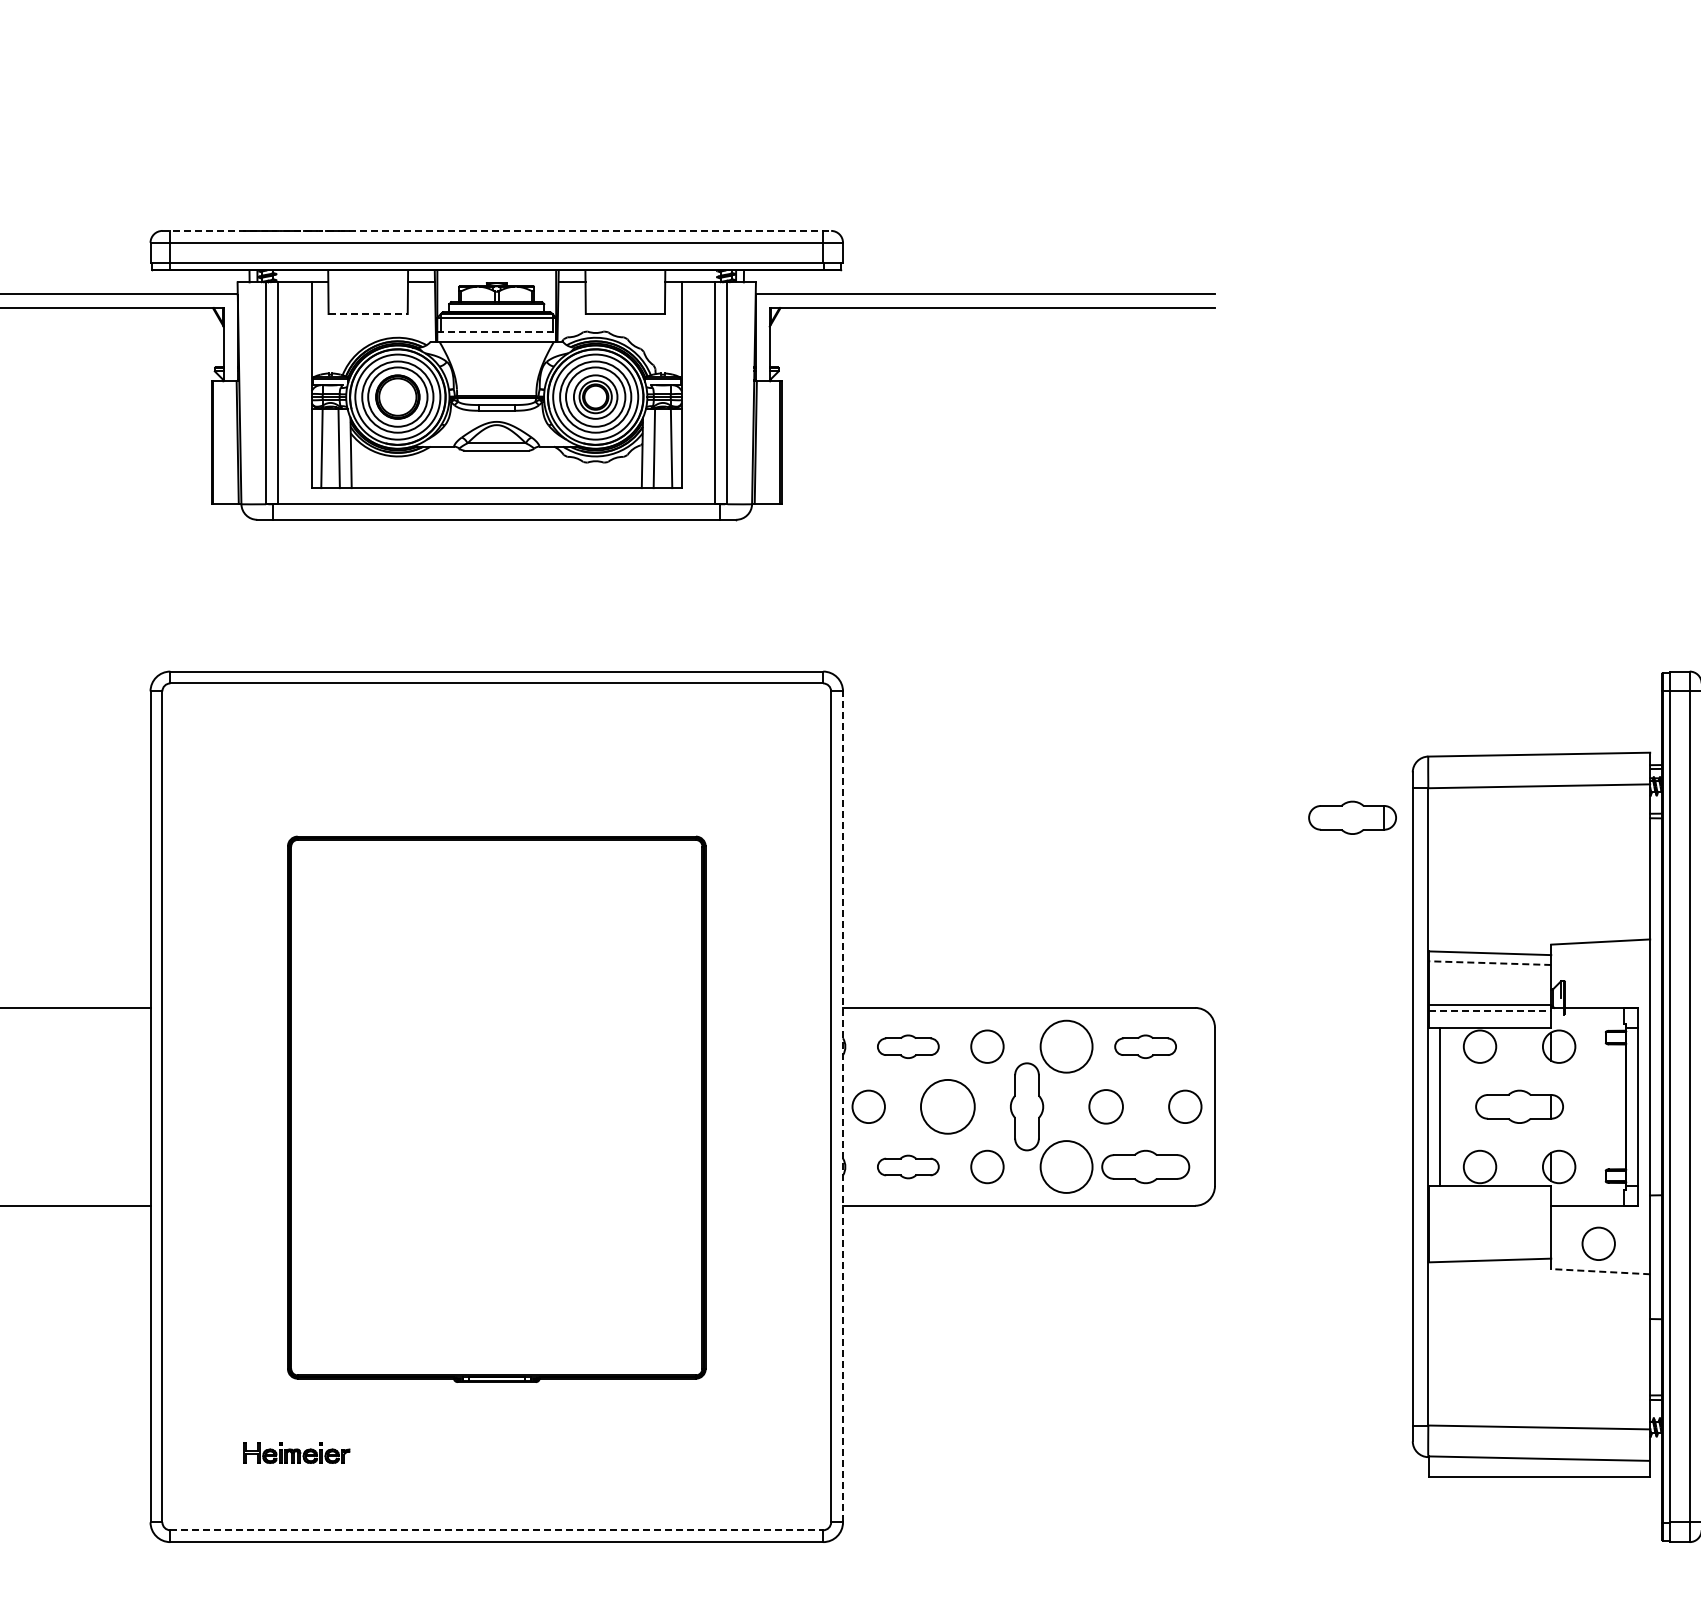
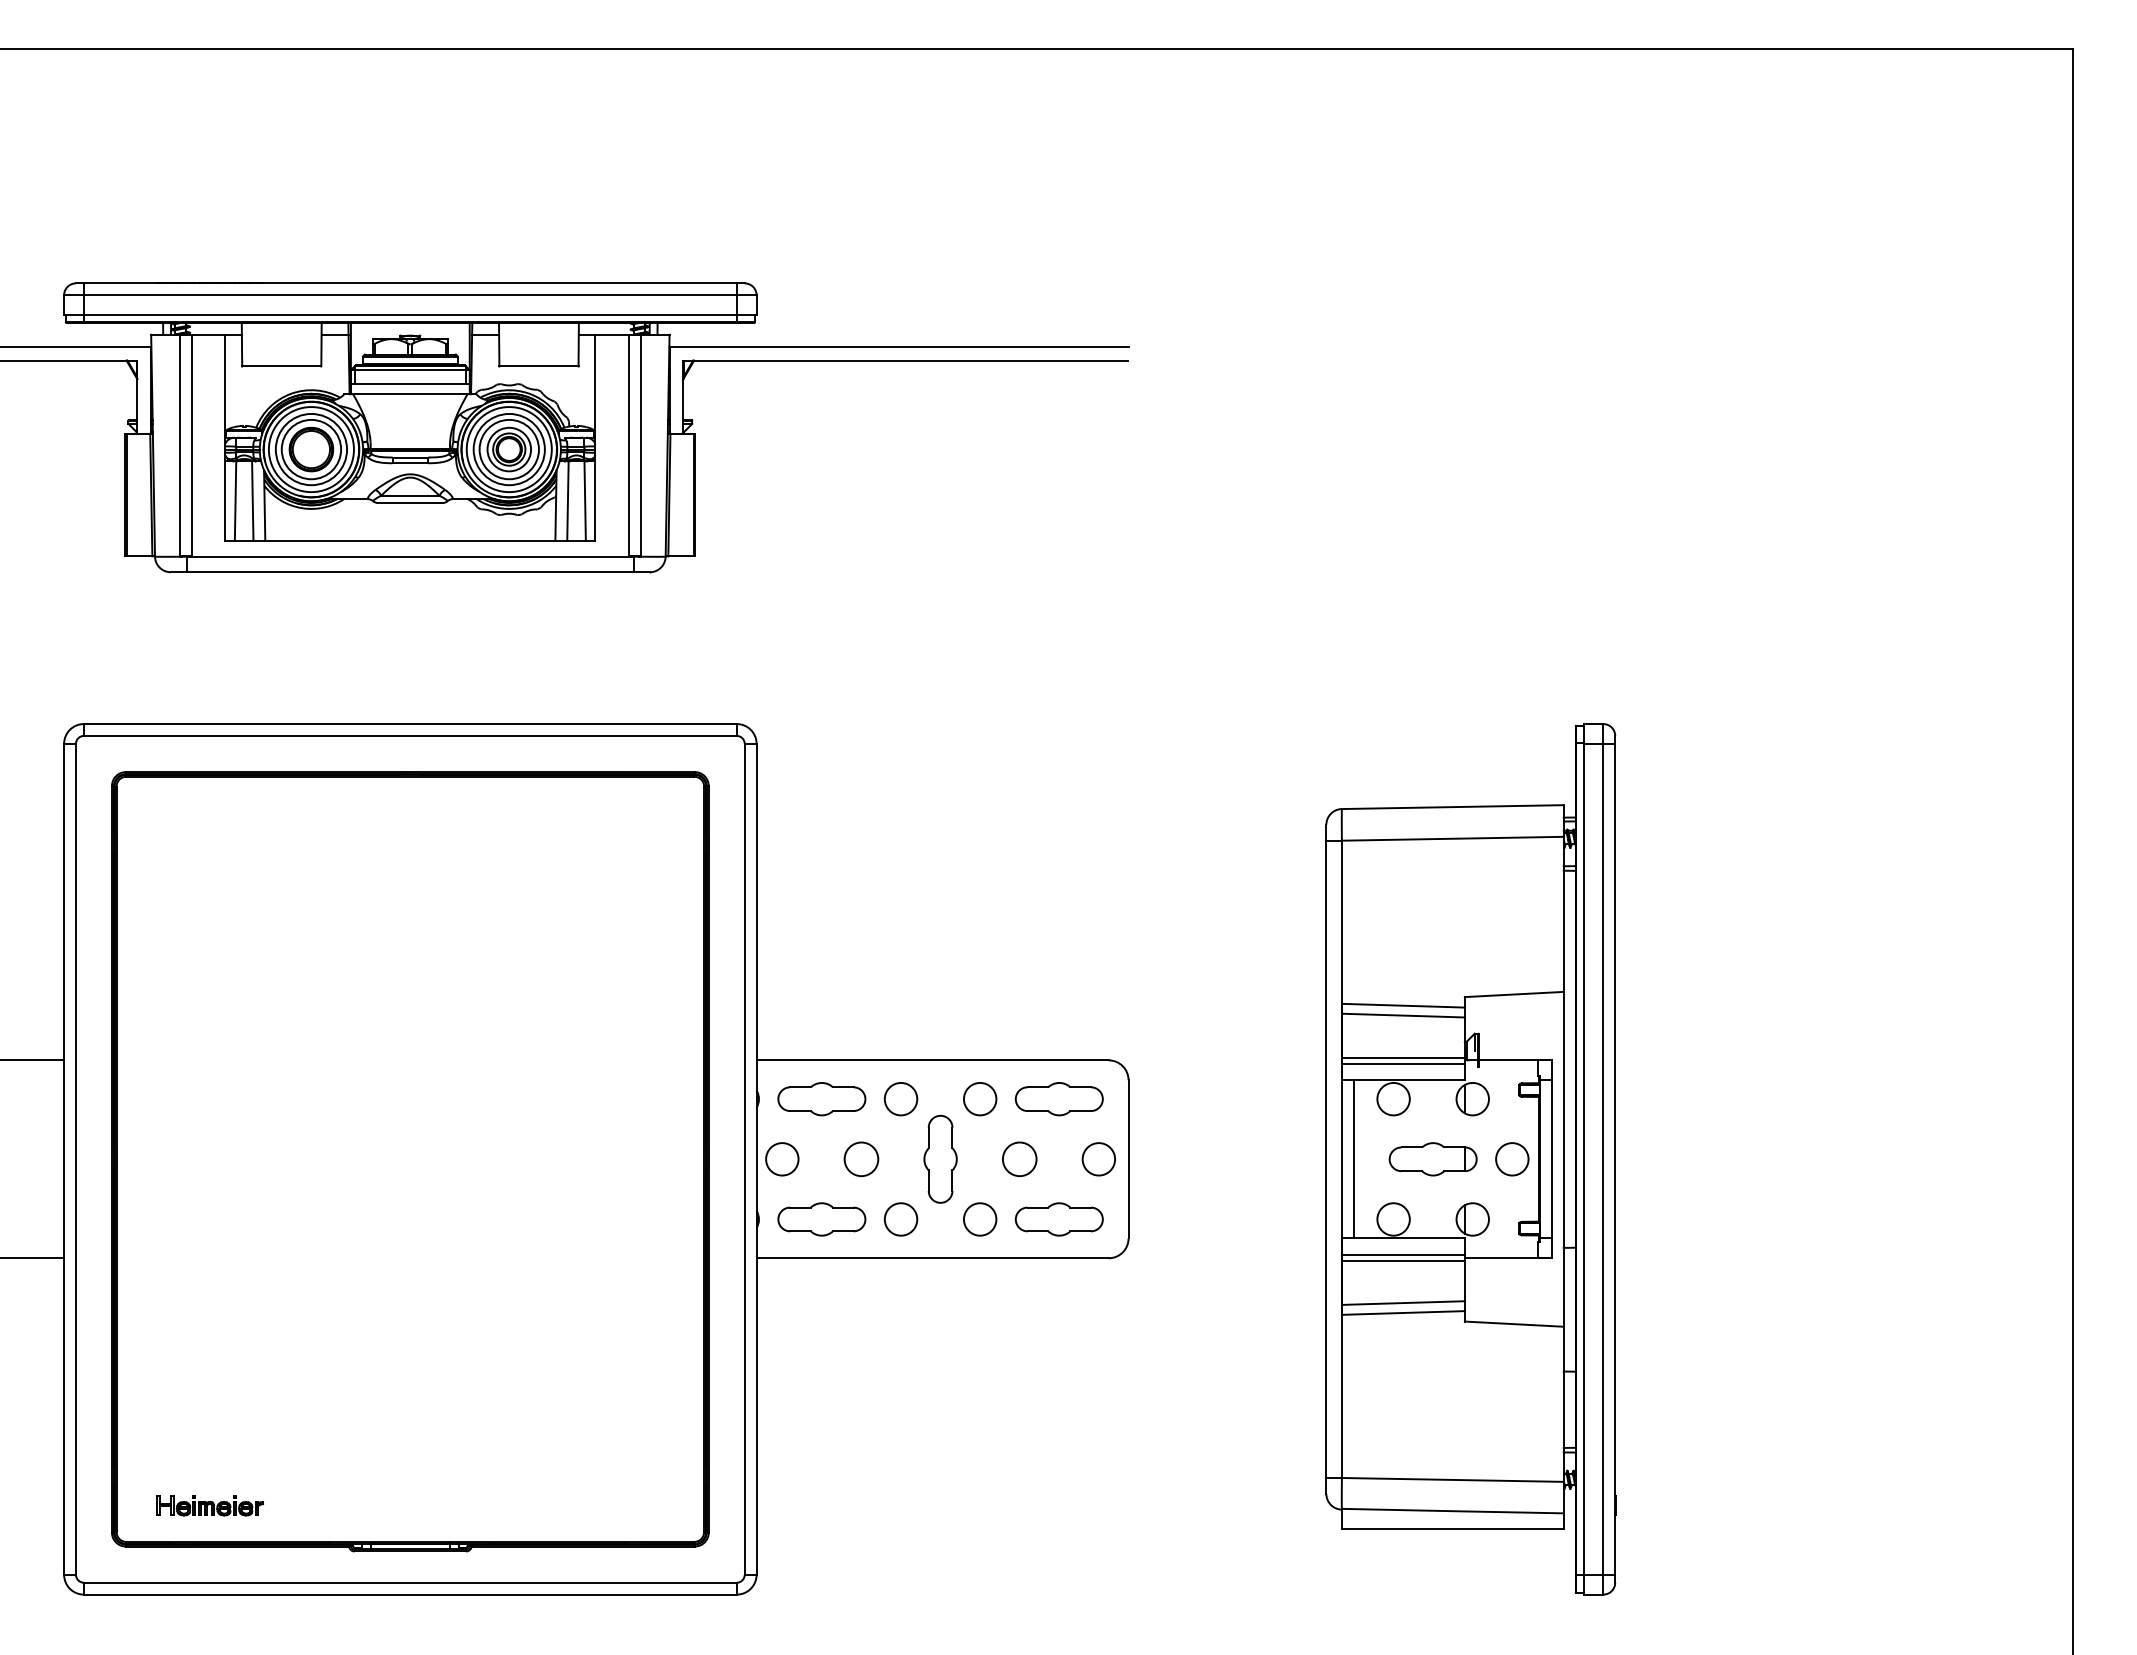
line: (496, 231) -> (410, 283), dashed -> solid
line: (367, 314) -> (281, 366), dashed -> solid
line: (496, 332) -> (410, 384), dashed -> solid
part: (1351, 818) -> (1265, 870), removed
line: (1489, 963) -> (1403, 1015), dashed -> solid
line: (1490, 1011) -> (1404, 1063), dashed -> solid
circle: (1065, 1046) -> (979, 1098), size x0.62
part: (907, 1047) -> (821, 1099), size x1.43
part: (1144, 1047) -> (1058, 1099), size x1.43
line: (842, 1106) -> (756, 1158), dashed -> solid
circle: (947, 1107) -> (861, 1159), size x0.62
part: (496, 1109) -> (410, 1161), size x1.43
part: (907, 1167) -> (821, 1219), size x1.43
circle: (1065, 1167) -> (979, 1219), size x0.62
line: (1489, 1203) -> (1403, 1255), added
line: (1489, 1209) -> (1403, 1261), added
circle: (1598, 1244) -> (1512, 1159), moved
line: (1489, 1250) -> (1403, 1302), added
line: (1600, 1272) -> (1514, 1324), dashed -> solid
line: (496, 1530) -> (410, 1582), dashed -> solid

